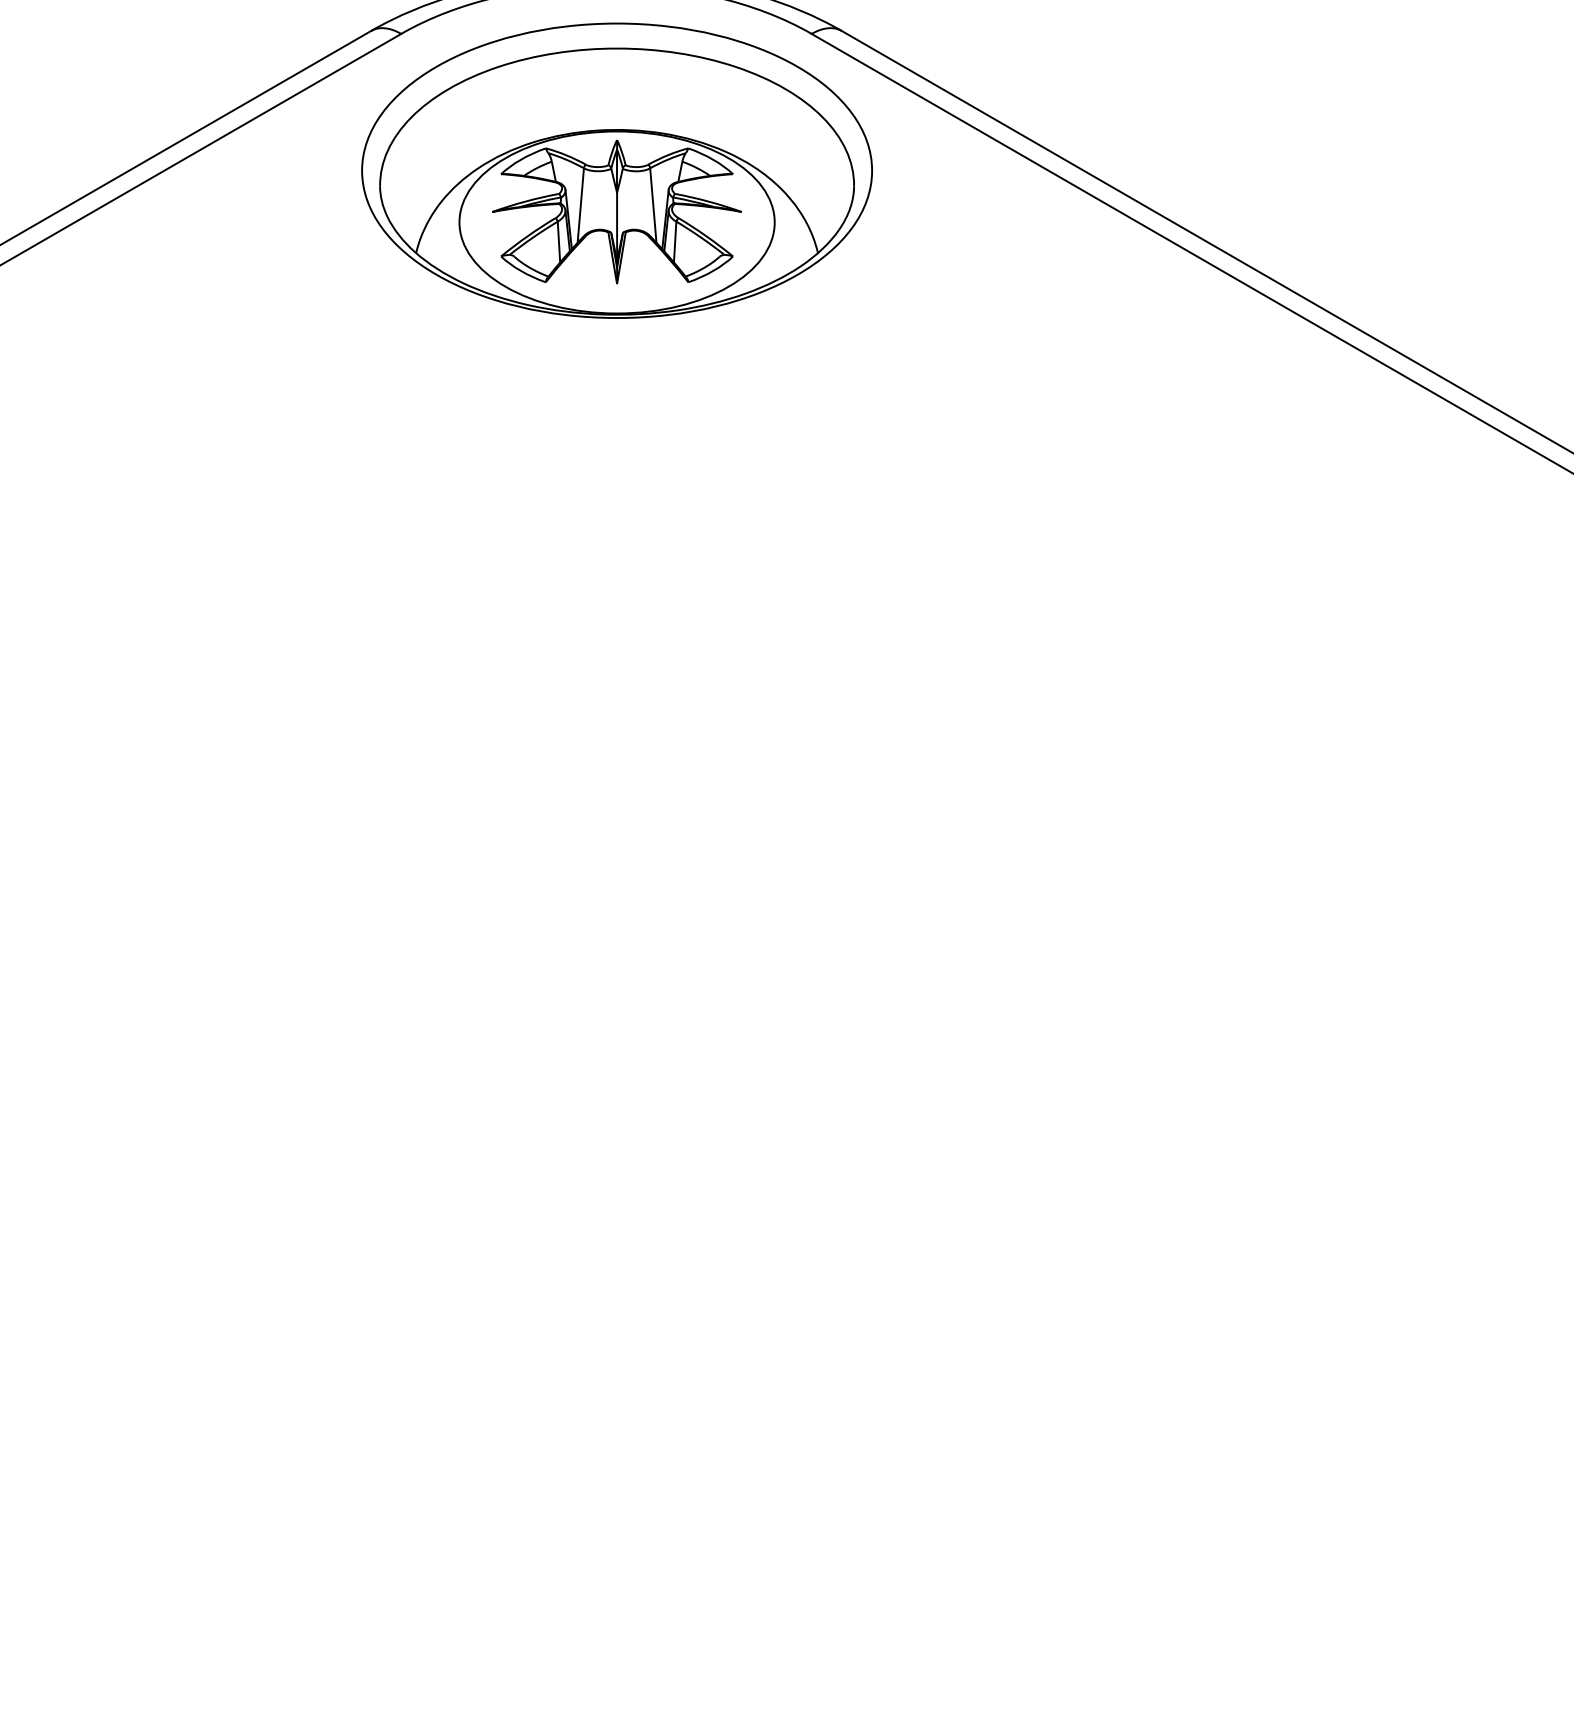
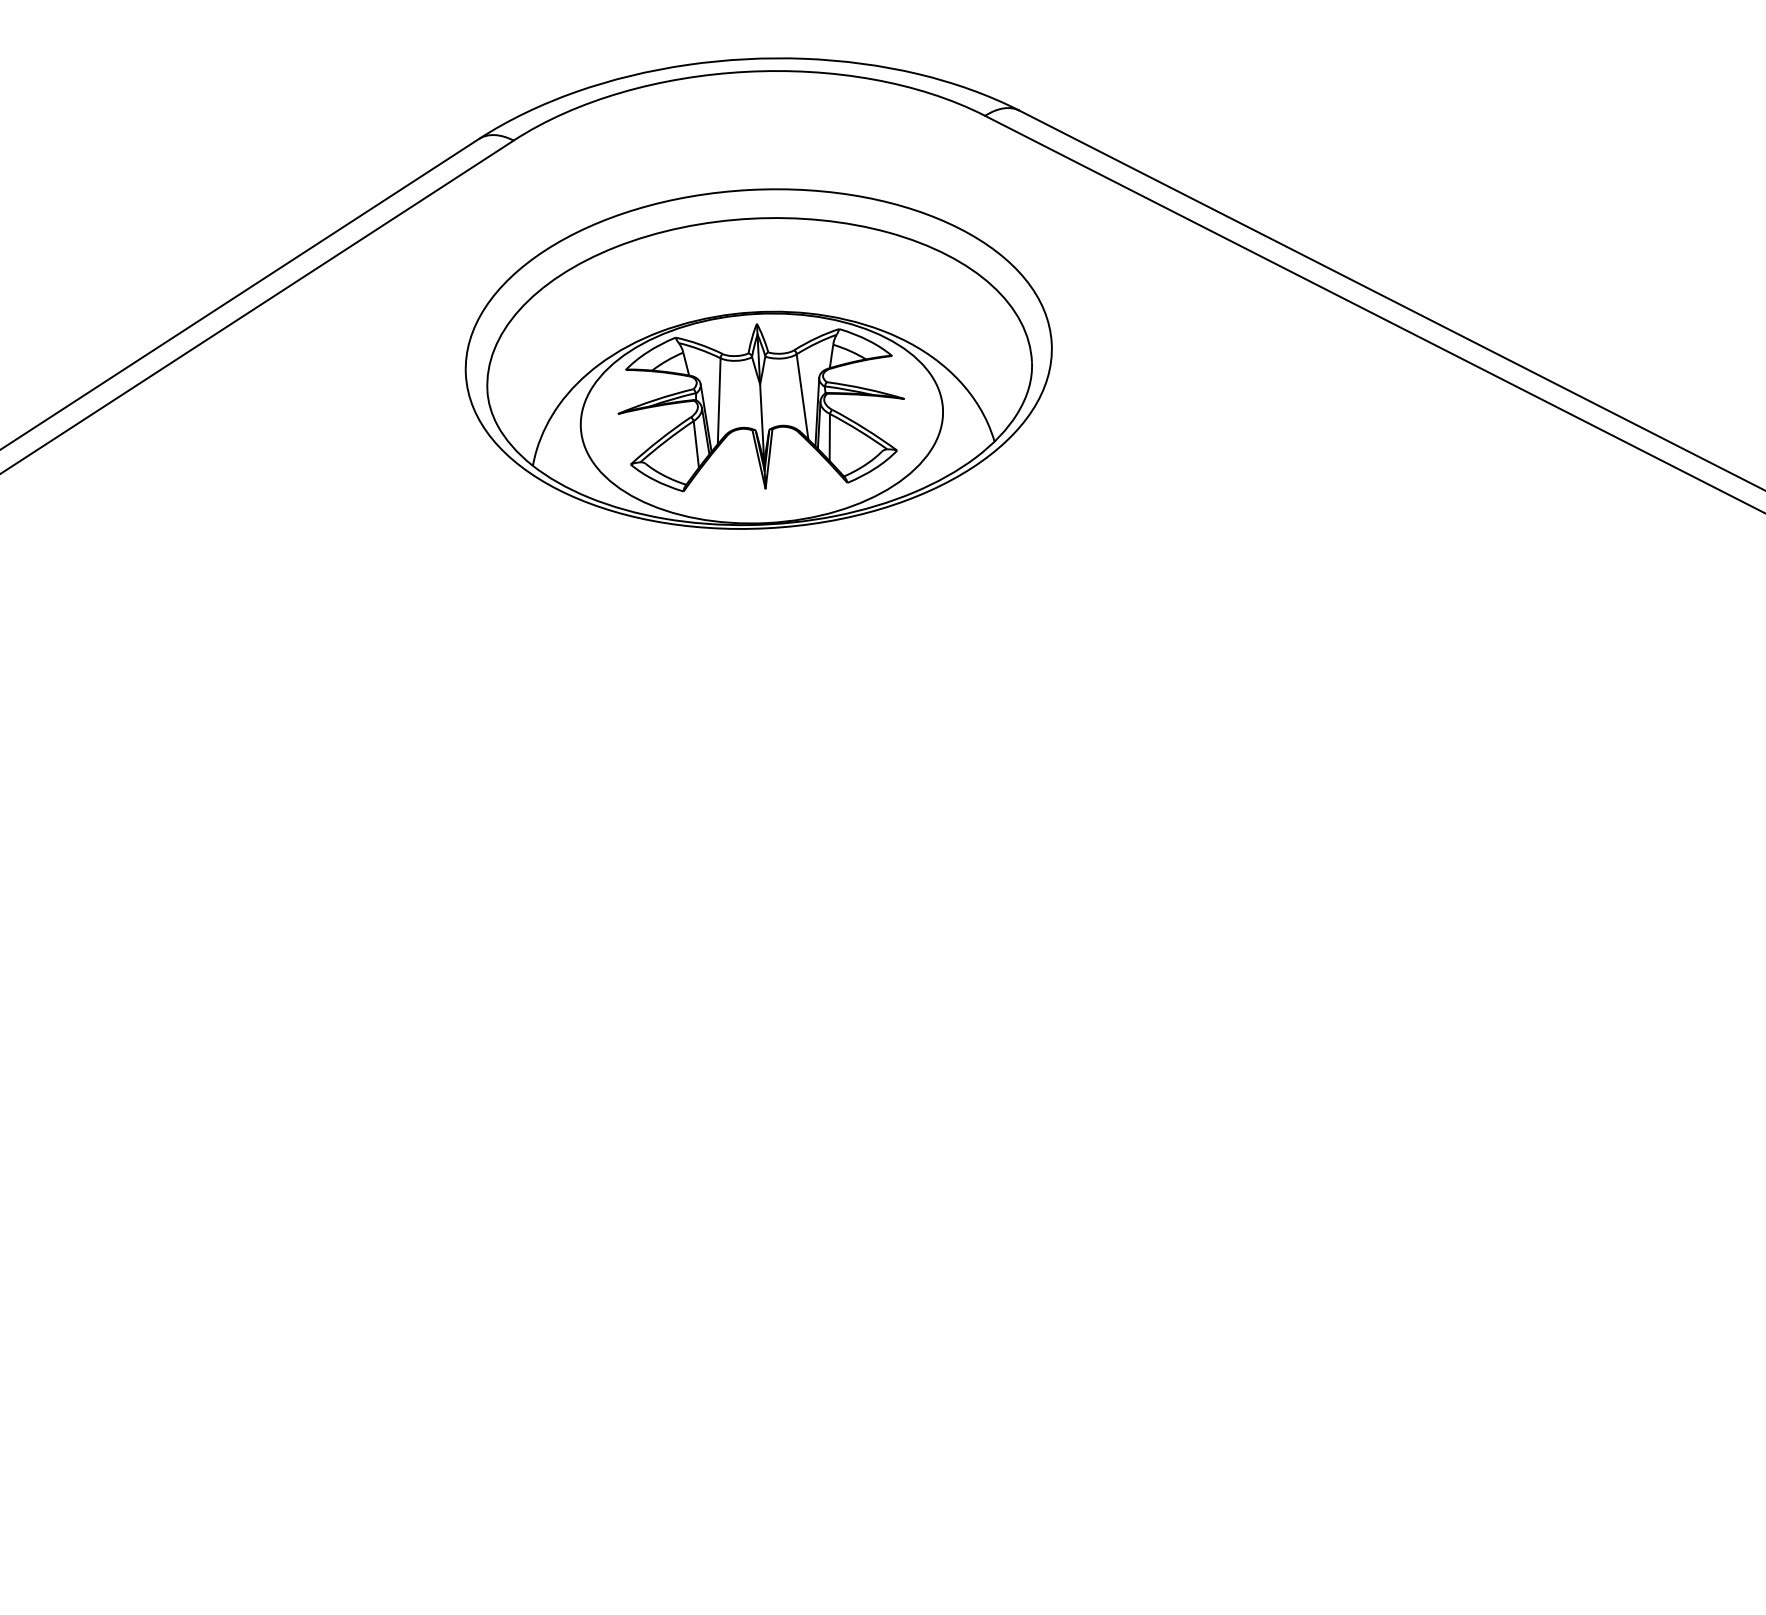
part: (616, 170) -> (758, 358), moved

